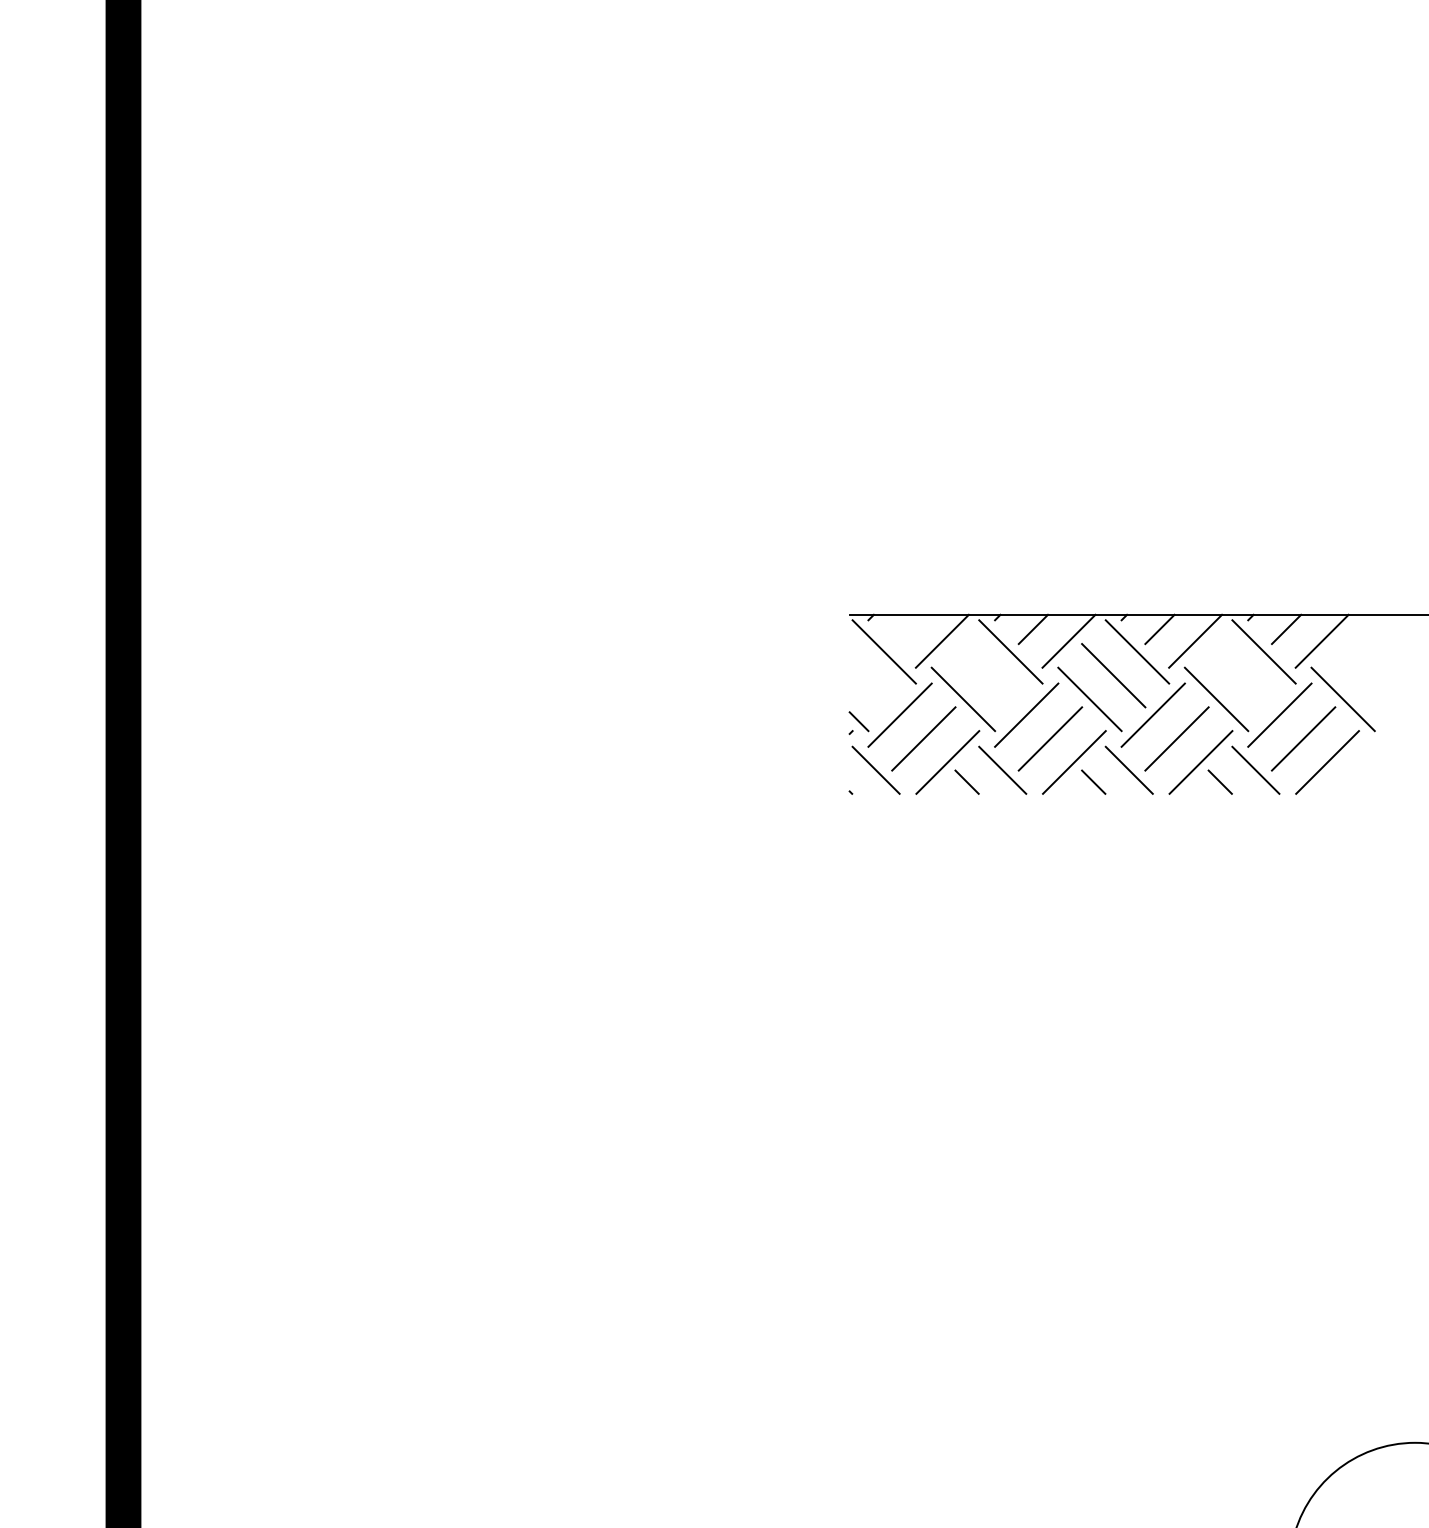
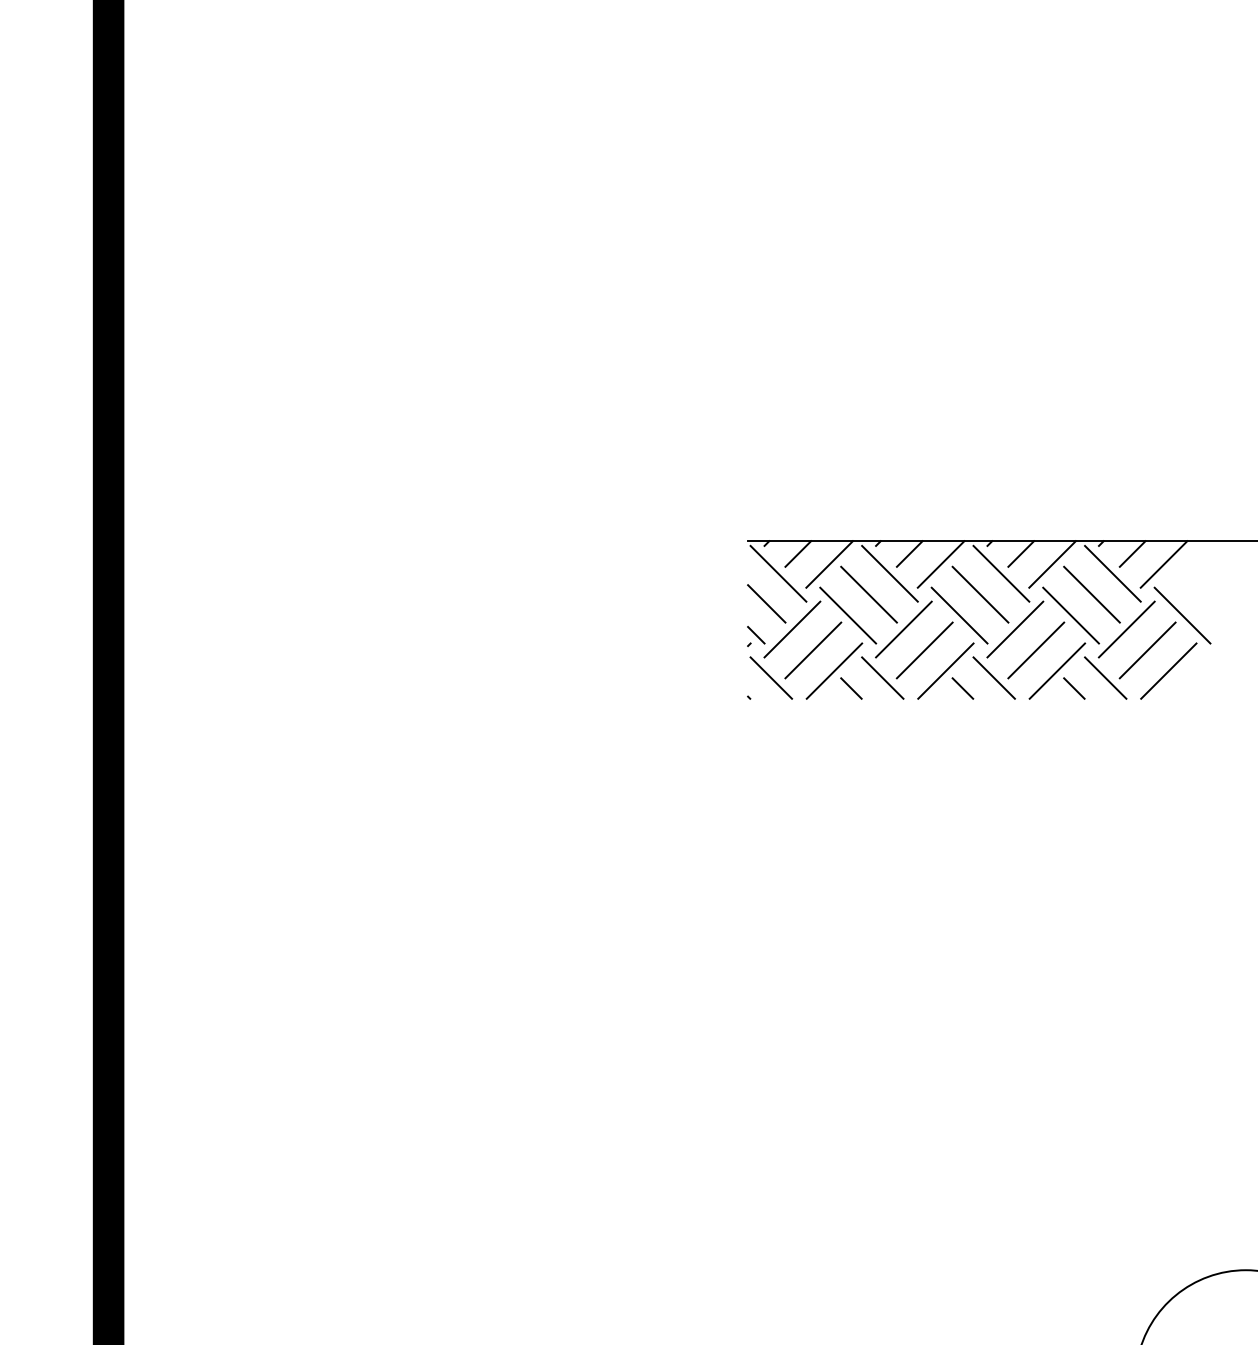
line: (907, 628) -> (798, 553), added
line: (986, 675) -> (868, 594), added
line: (1239, 675) -> (1091, 594), added
line: (870, 685) -> (766, 603), added

